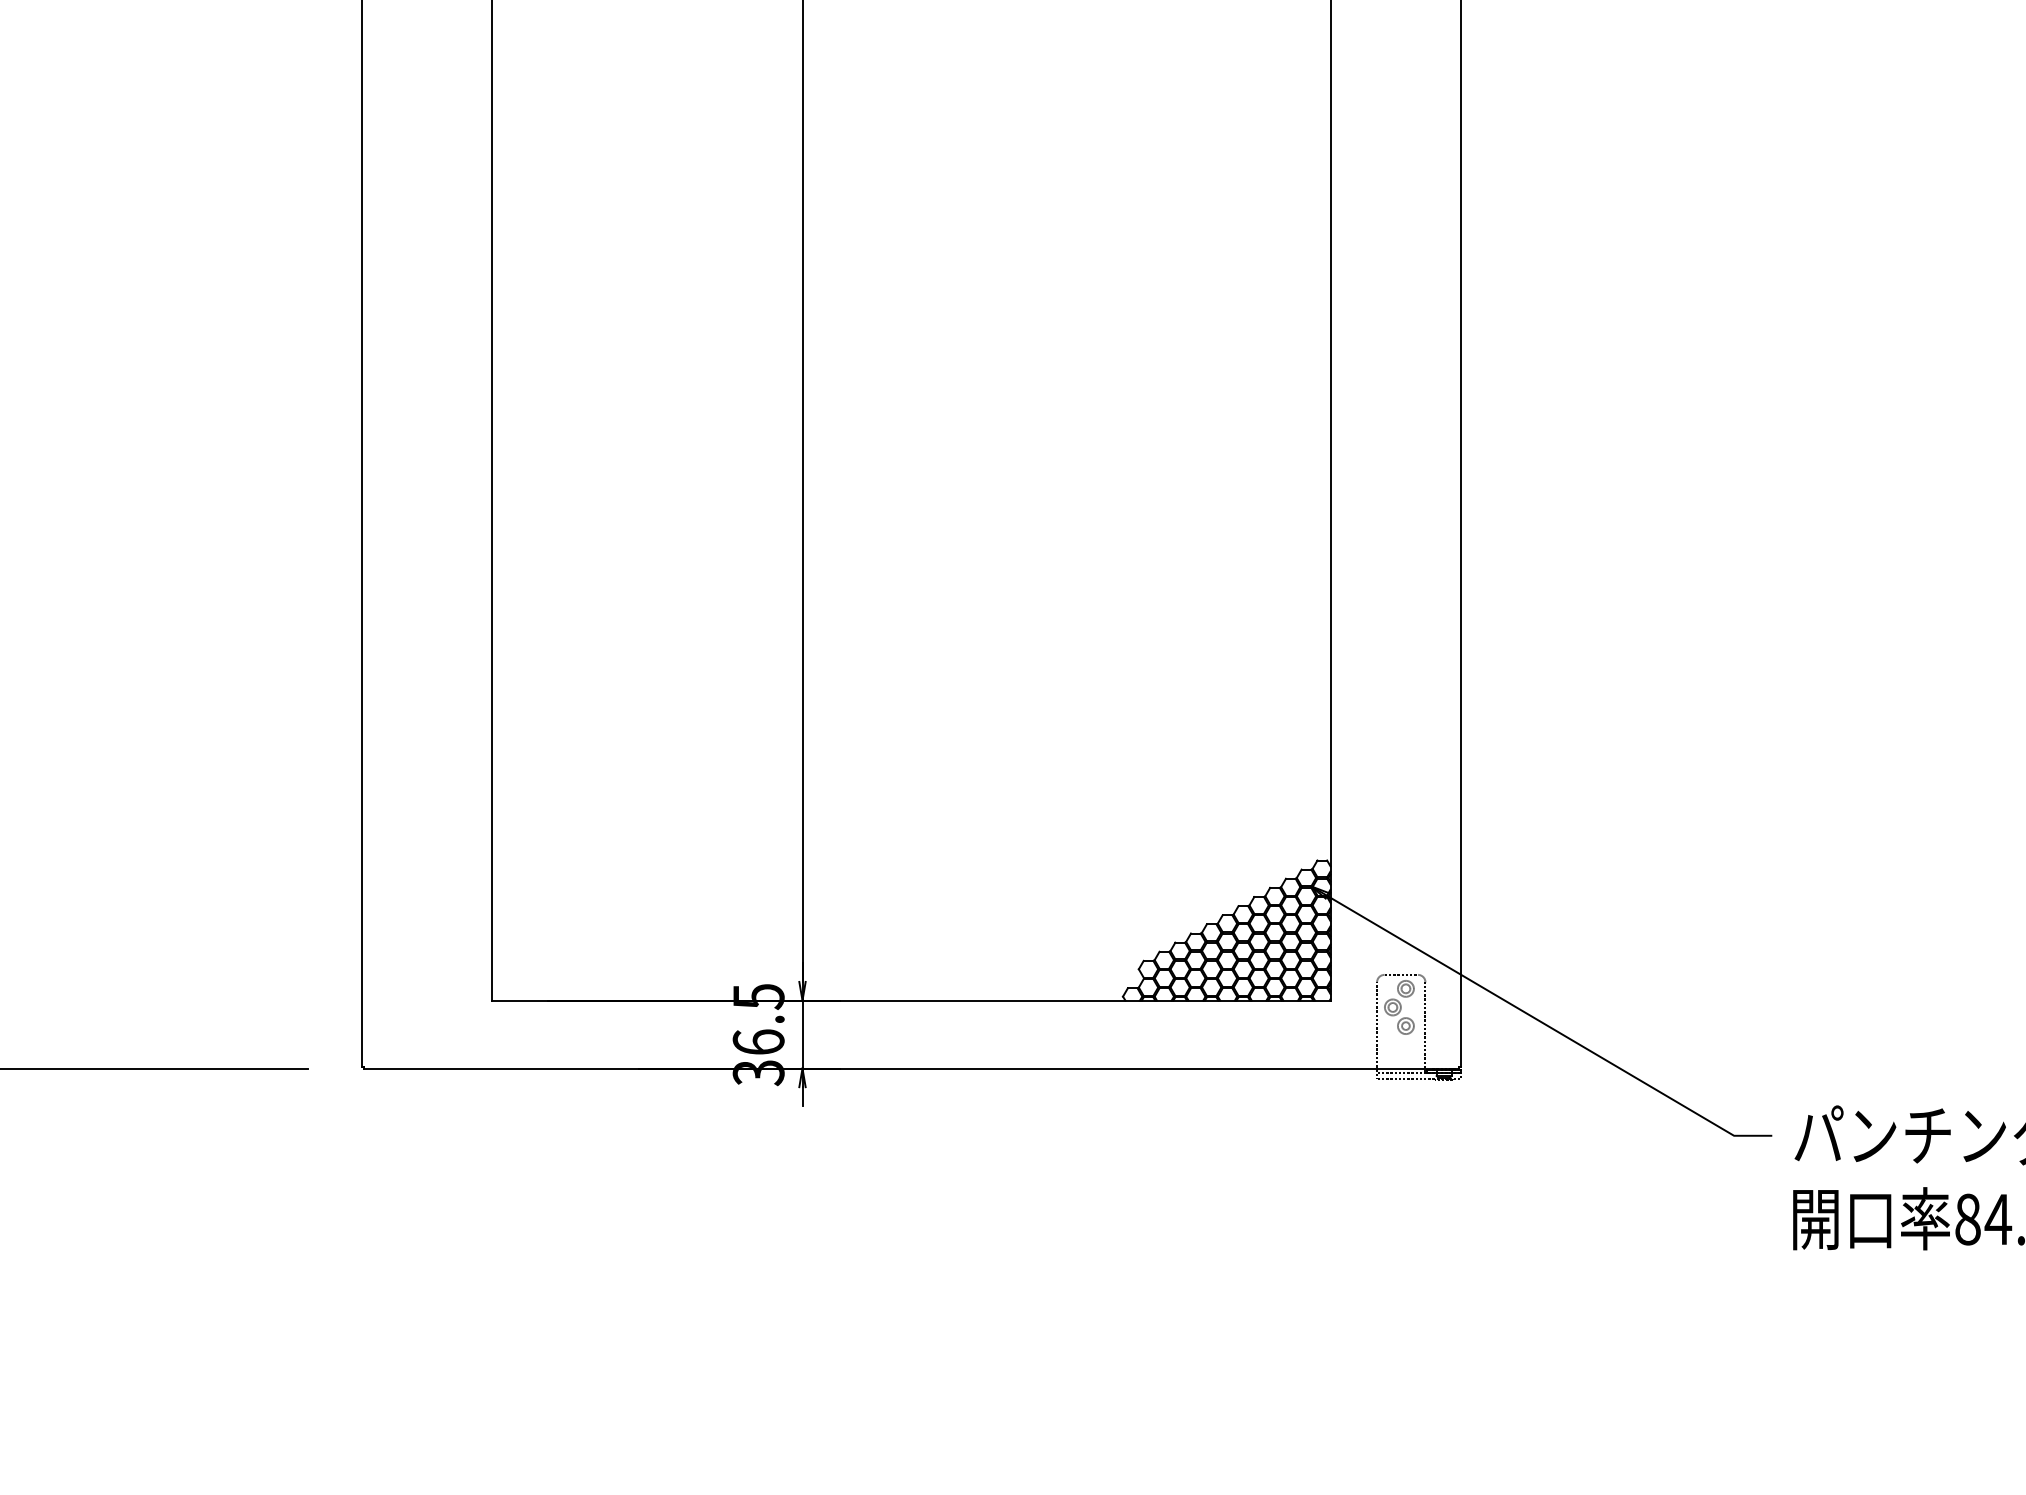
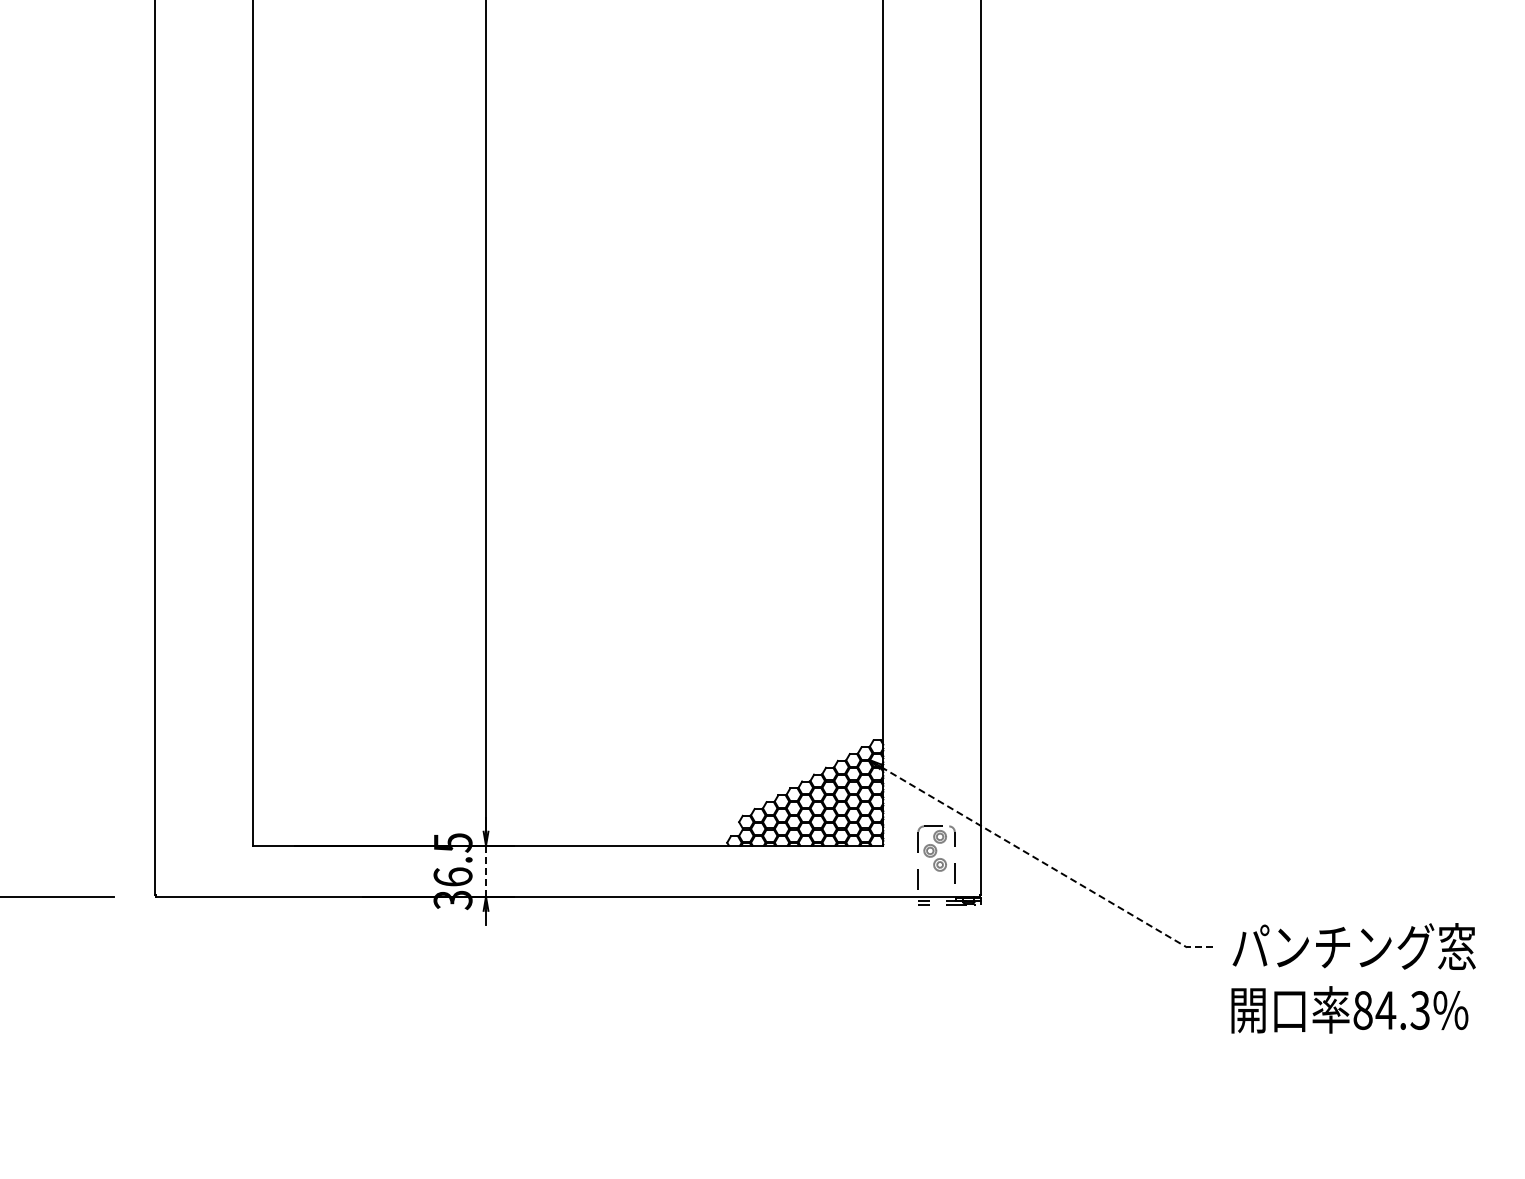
line: (1547, 1025) -> (1046, 864), solid -> dashed
line: (803, 1034) -> (486, 871), solid -> dashed

